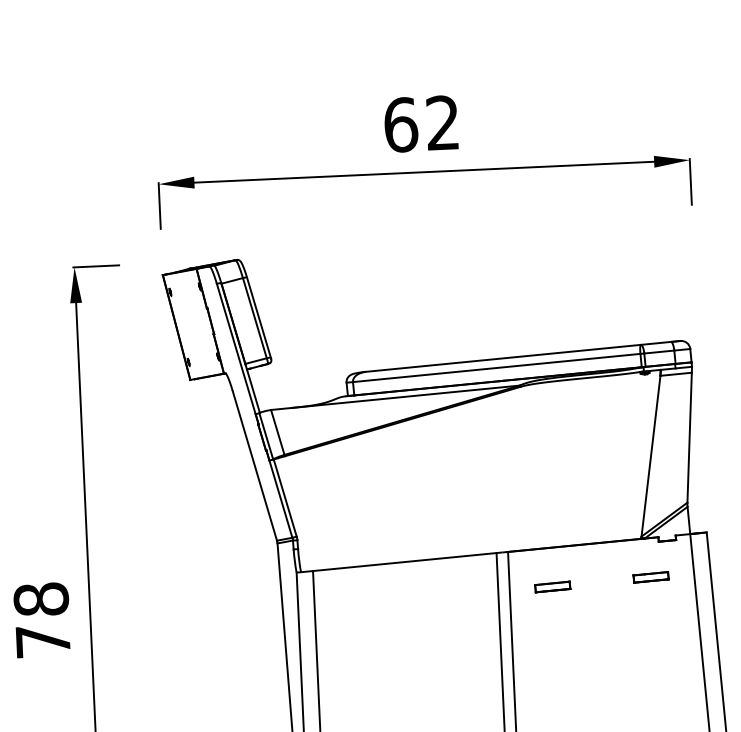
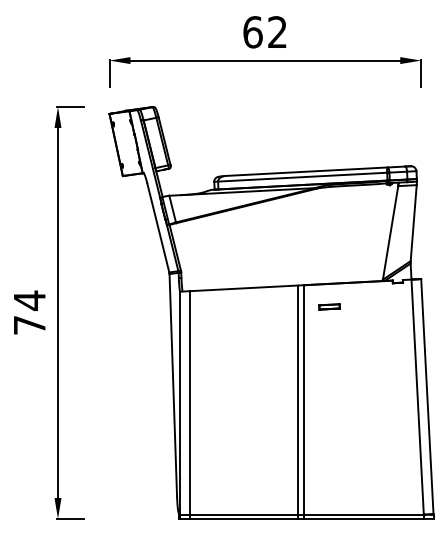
part: (651, 576) -> (387, 303), removed
text: (40, 599) -> (29, 300), 78 -> 74

